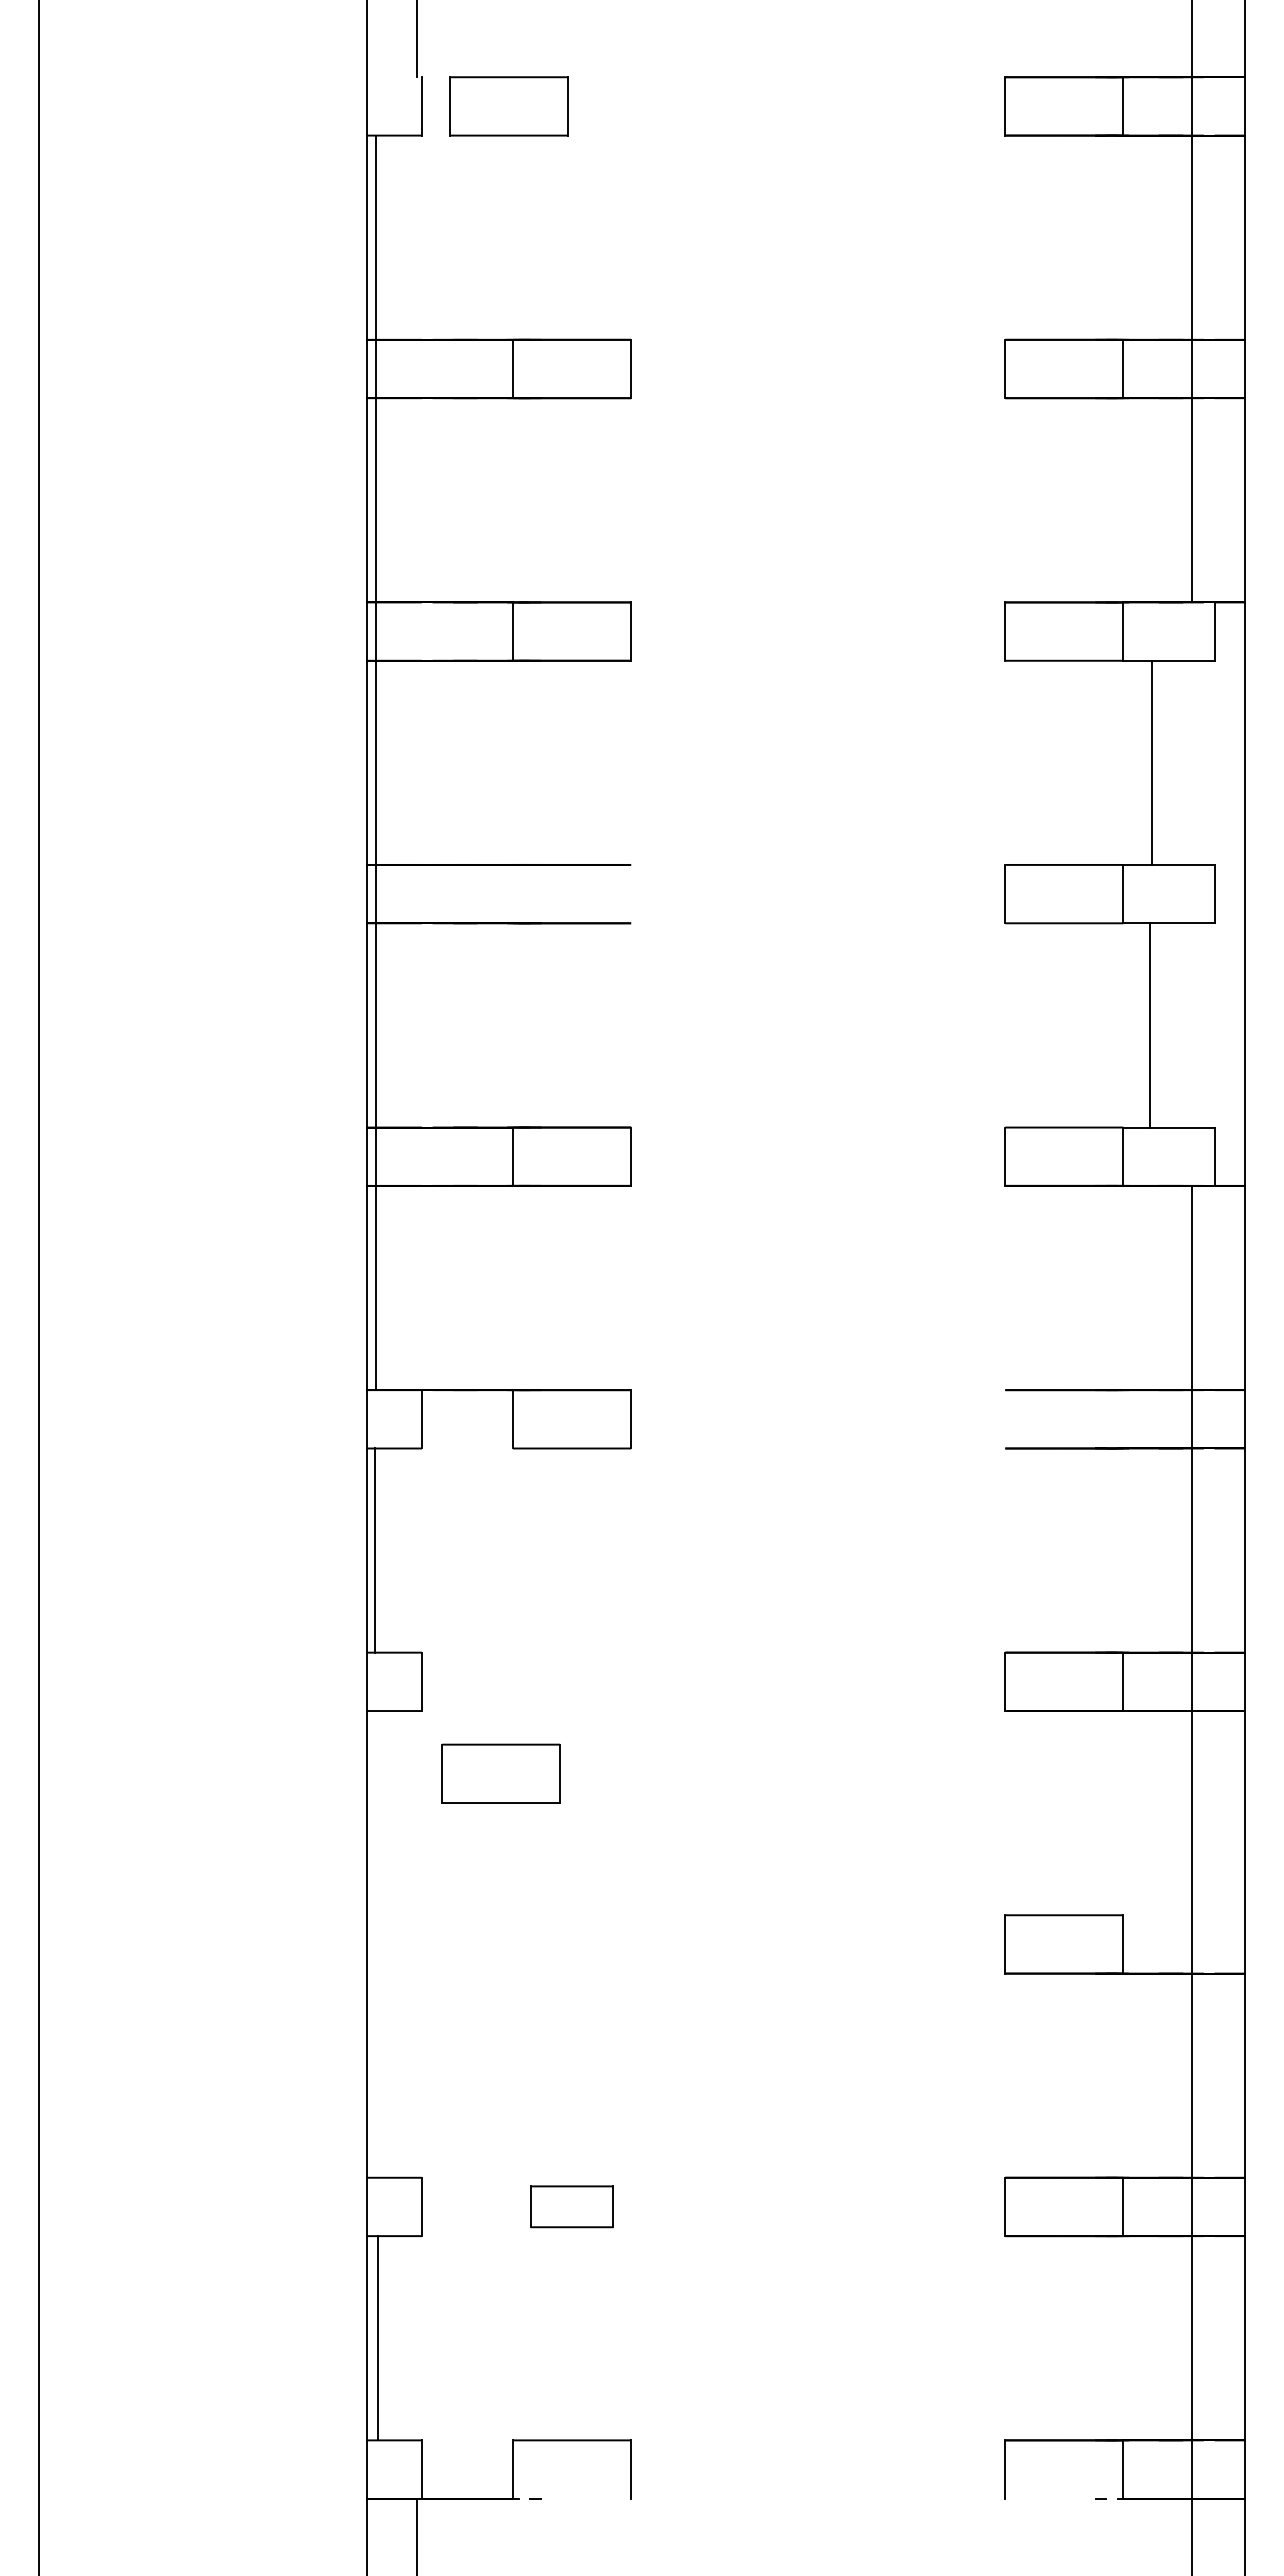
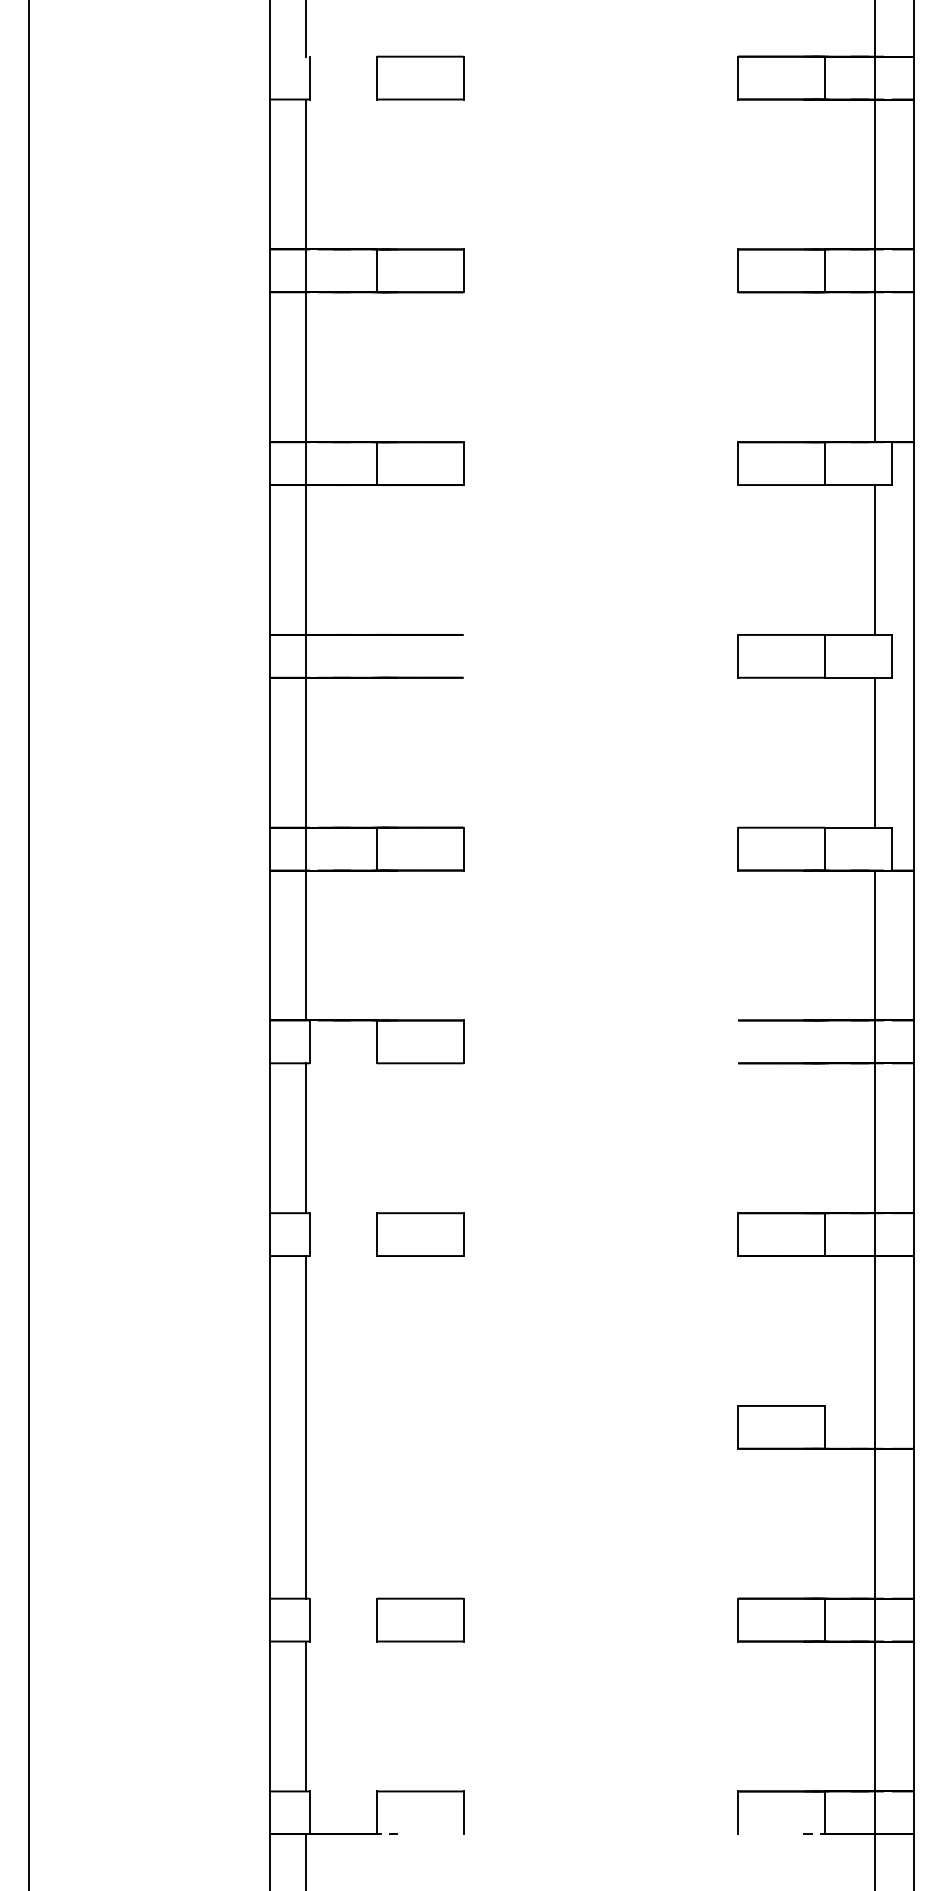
part: (508, 106) -> (419, 78), moved
line: (375, 762) -> (305, 559), moved
line: (1151, 762) -> (874, 559), moved
line: (1149, 1025) -> (874, 752), moved
line: (374, 1550) -> (305, 1138), moved
part: (500, 1773) -> (419, 1234), moved
line: (416, 1944) -> (305, 1427), added
part: (571, 2206) -> (419, 1619), size x1.43
line: (377, 2338) -> (305, 1716), moved

